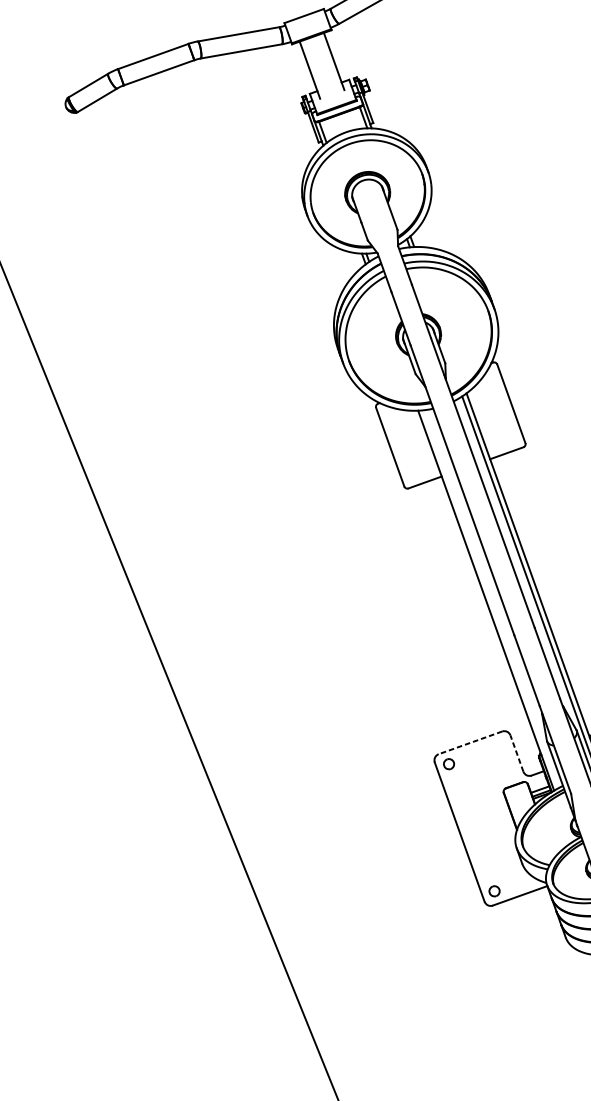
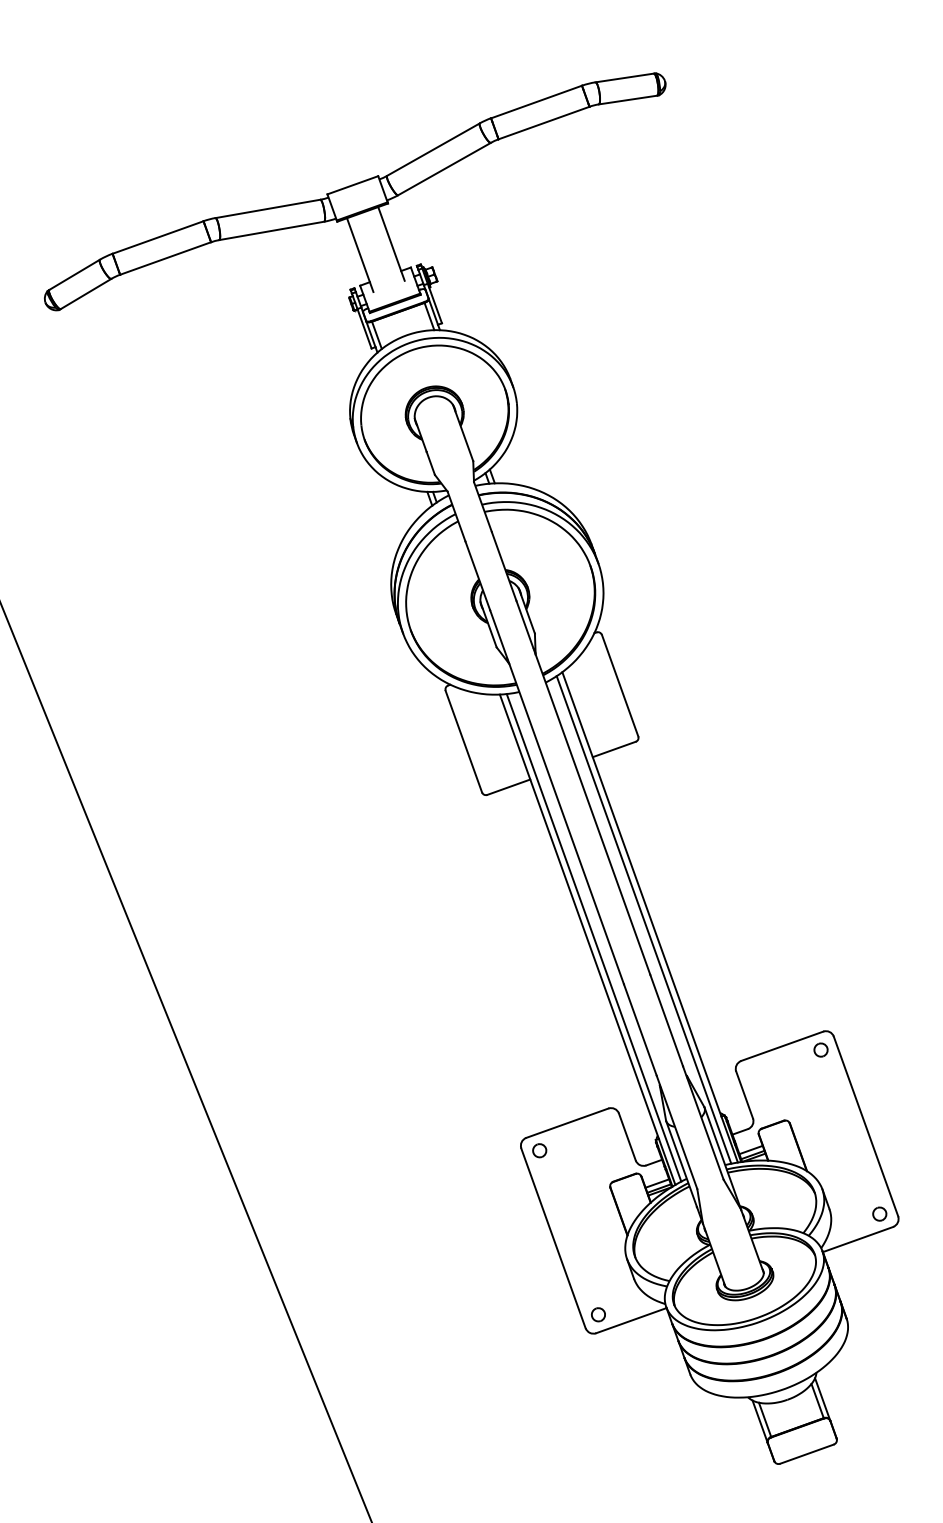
line: (490, 598) -> (593, 937), added
line: (470, 743) -> (567, 1123), dashed -> solid
line: (517, 753) -> (627, 1137), dashed -> solid

